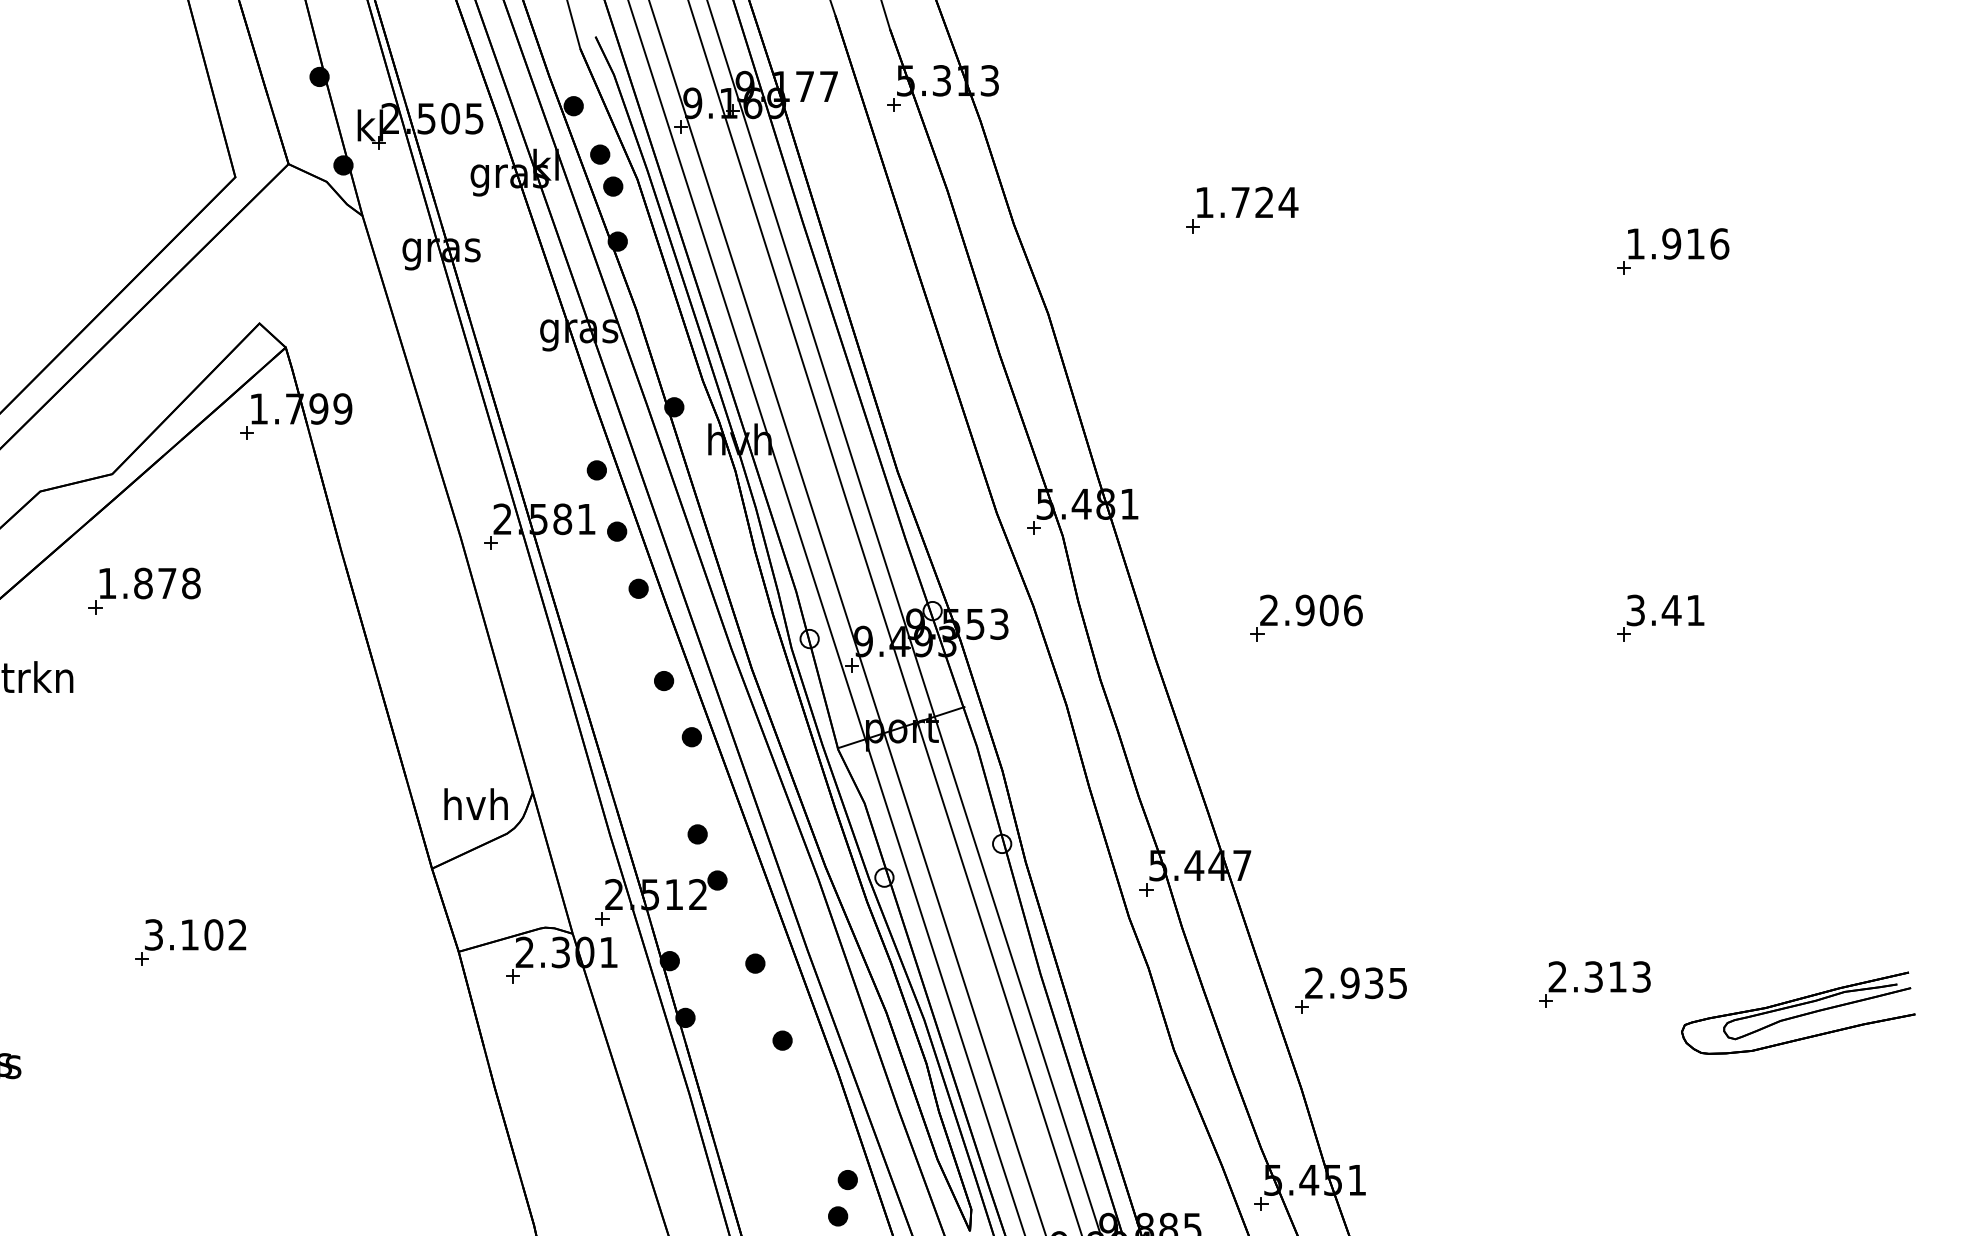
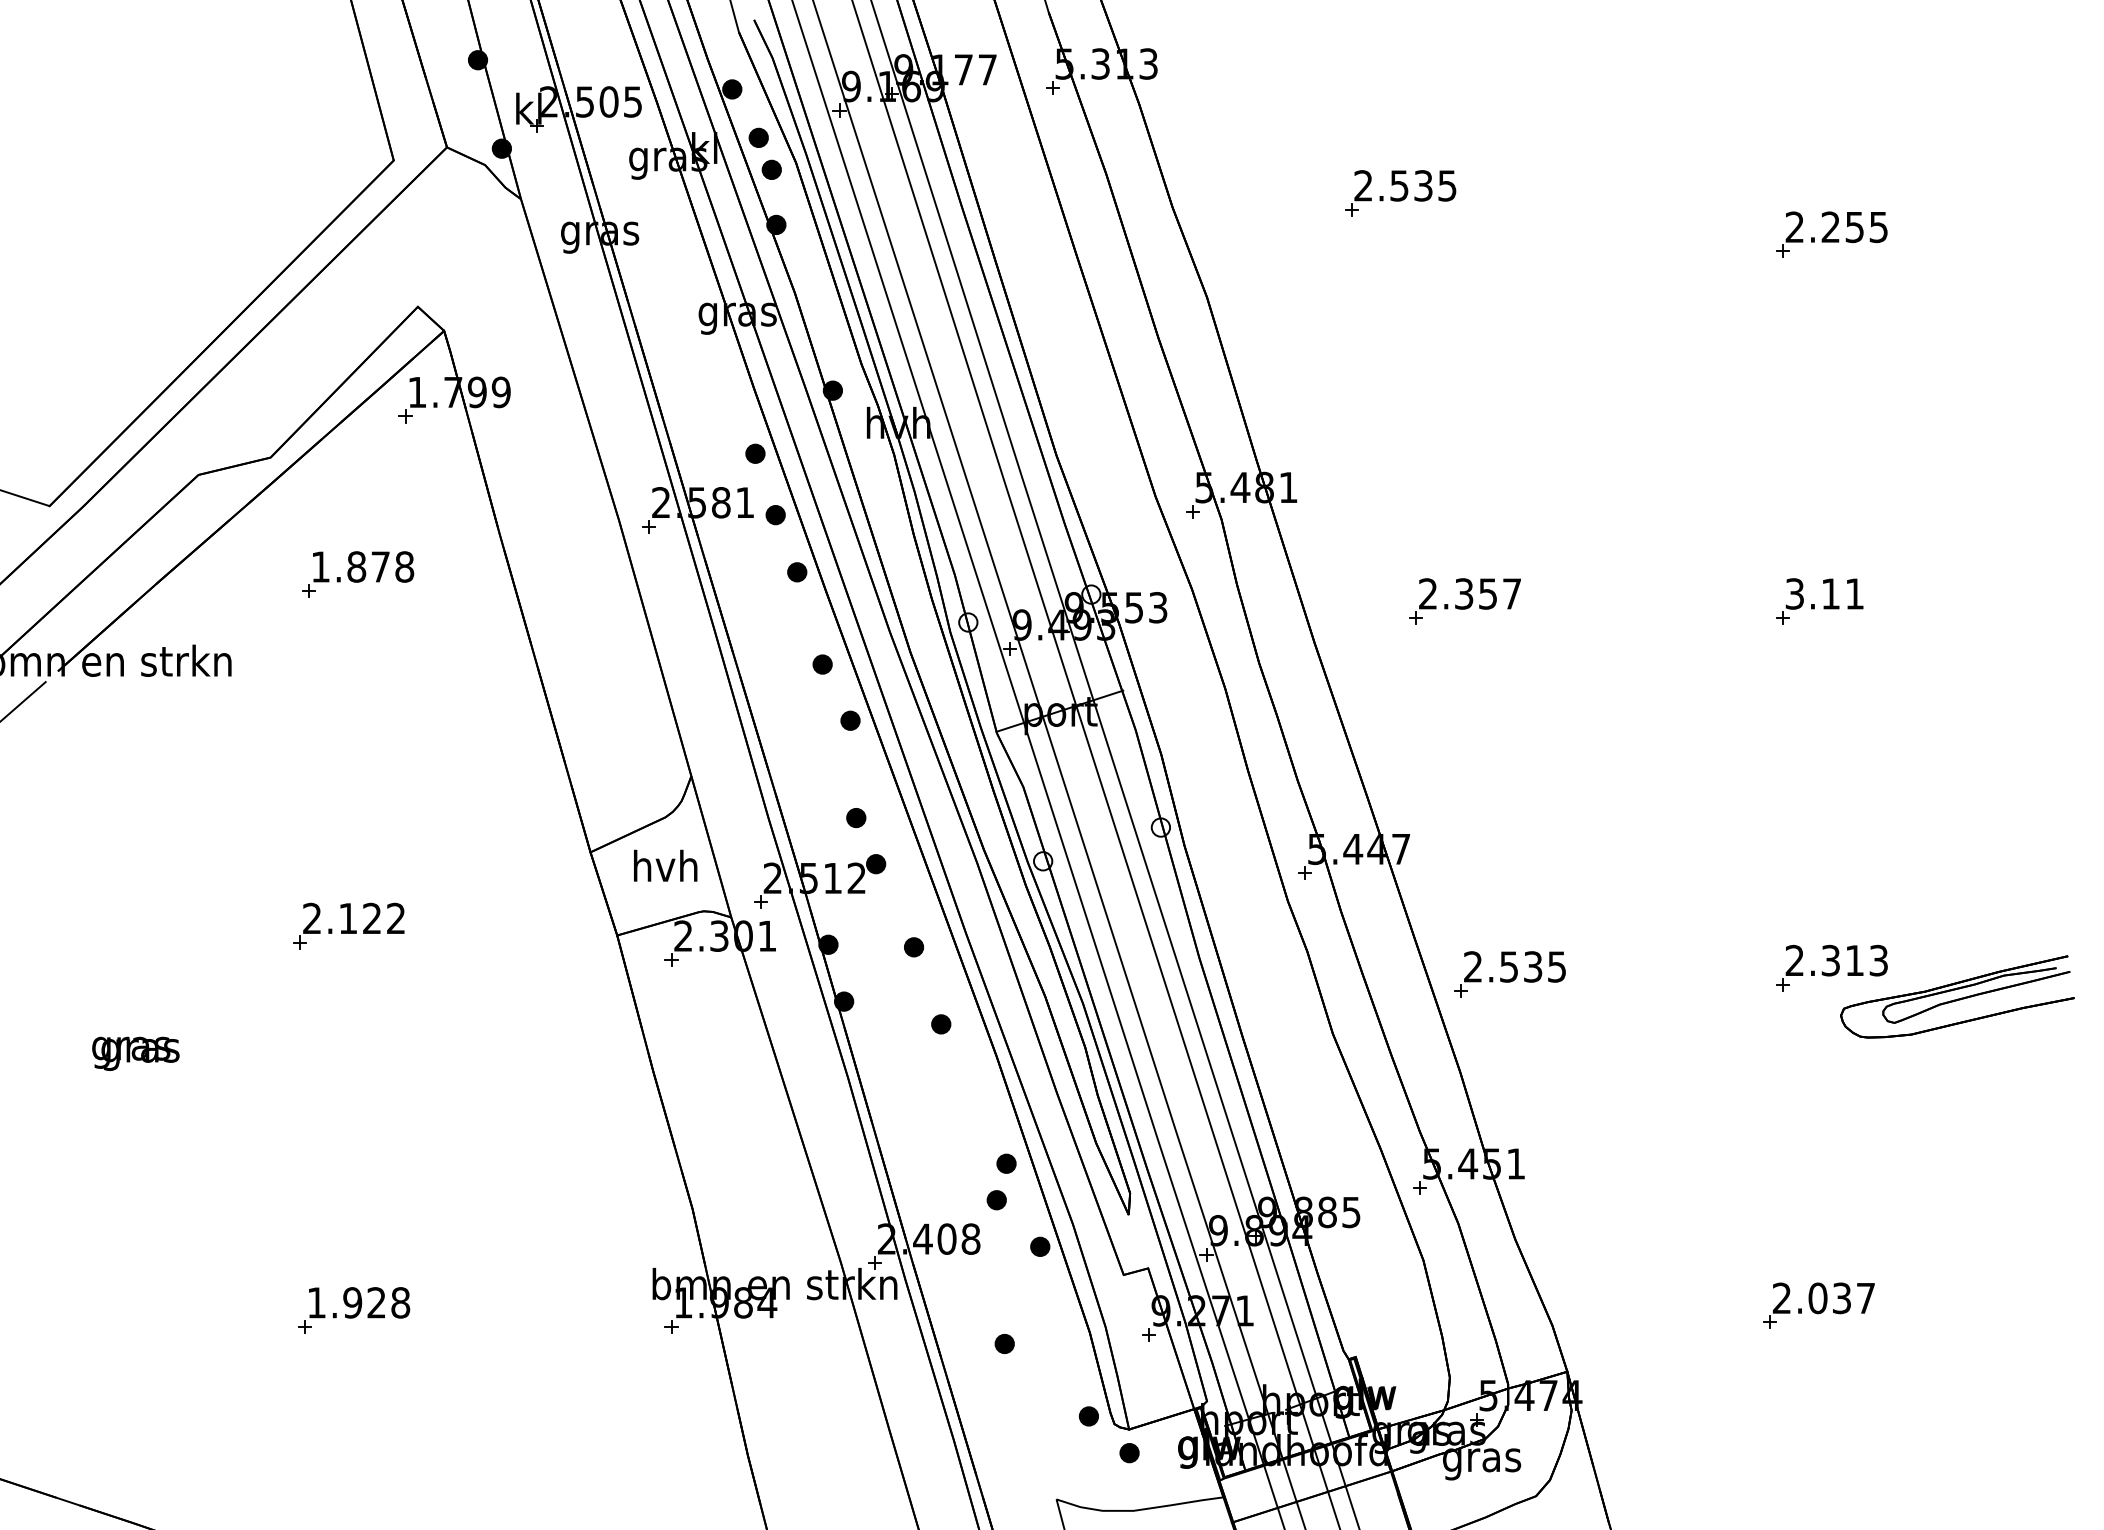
text: (1246, 202) -> (1405, 185), 1.724 -> 2.535
text: (1677, 244) -> (1836, 227), 1.916 -> 2.255
part: (145, 591) -> (358, 574), moved
text: (1328, 610) -> (1487, 593), 2.906 -> 2.357
text: (1671, 610) -> (1830, 593), 3.41 -> 3.11
text: (475, 803) -> (665, 865), moved
text: (184, 934) -> (342, 918), 3.102 -> 2.122
text: (1349, 982) -> (1508, 966), 2.935 -> 2.535
part: (1594, 983) -> (1831, 967), moved

